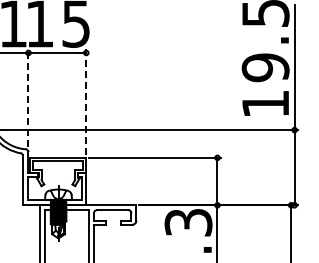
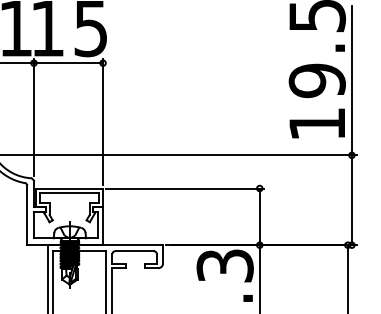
line: (28, 97) -> (34, 116), dashed -> solid
line: (86, 101) -> (103, 121), dashed -> solid

